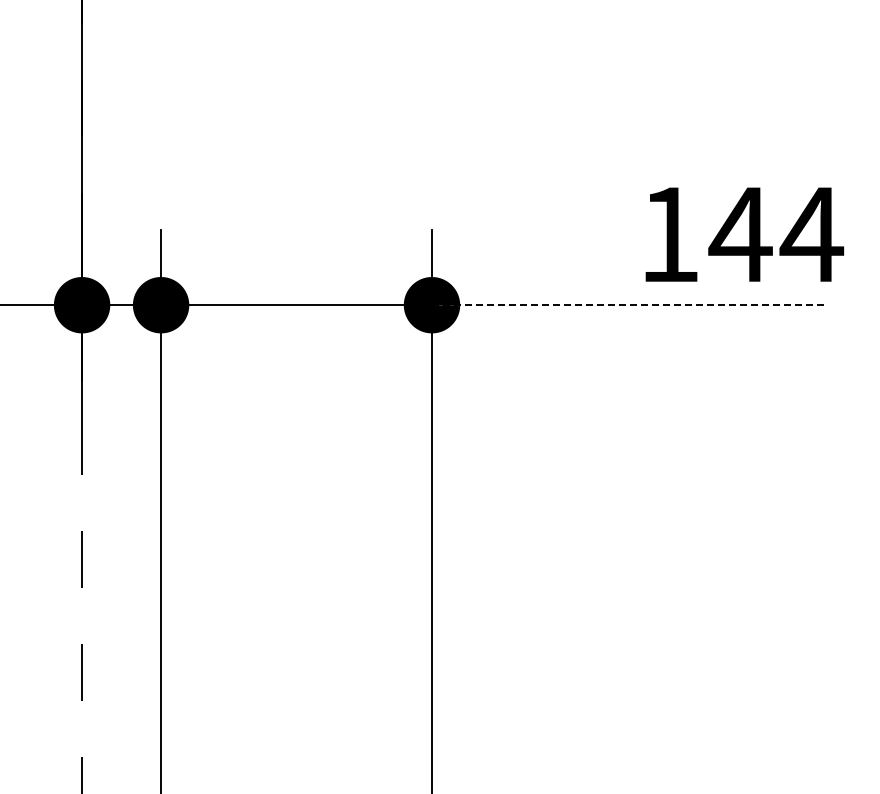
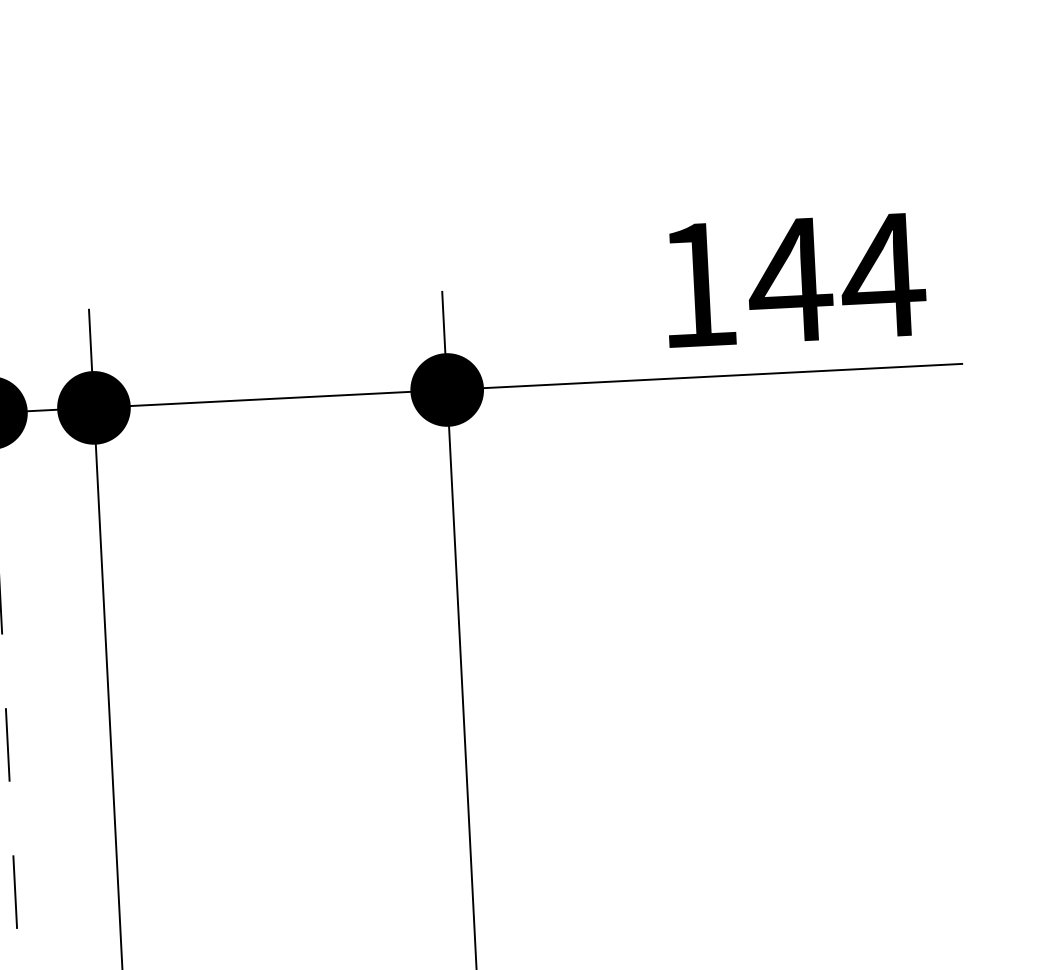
text: (744, 234) -> (795, 279), moved
line: (629, 305) -> (704, 377), dashed -> solid

